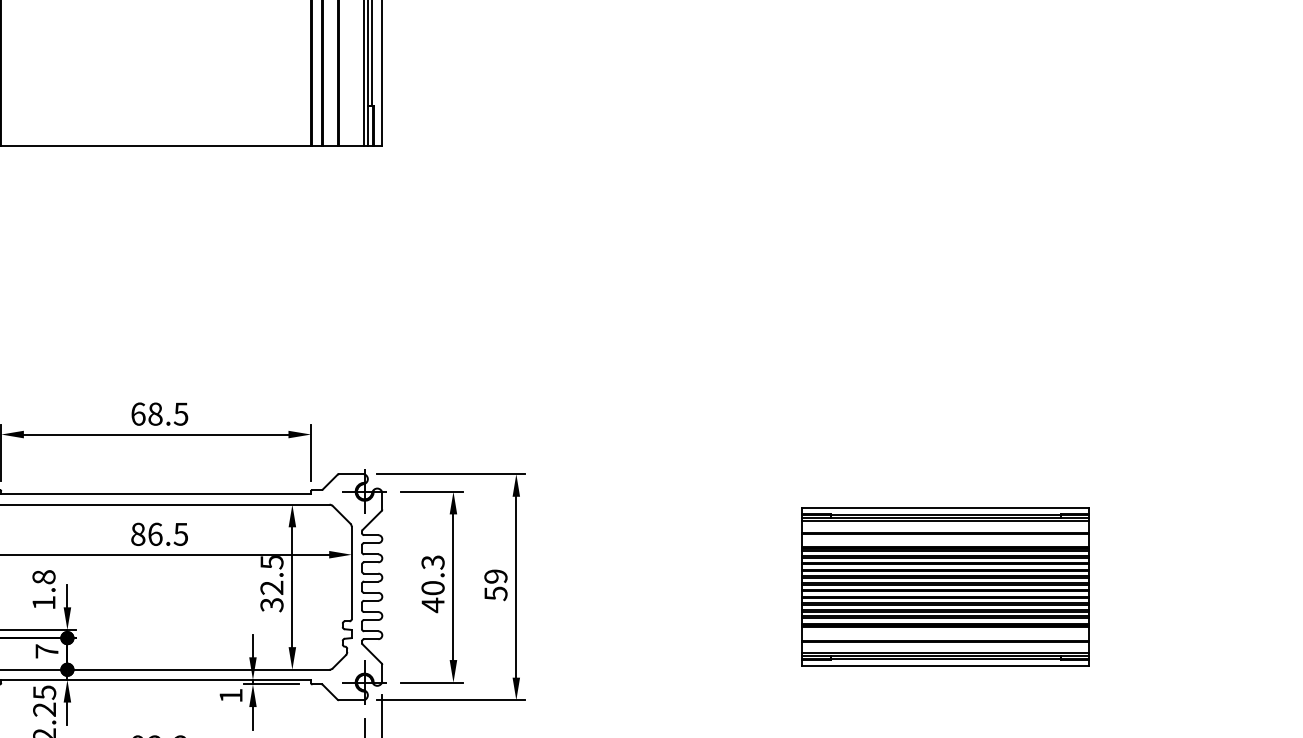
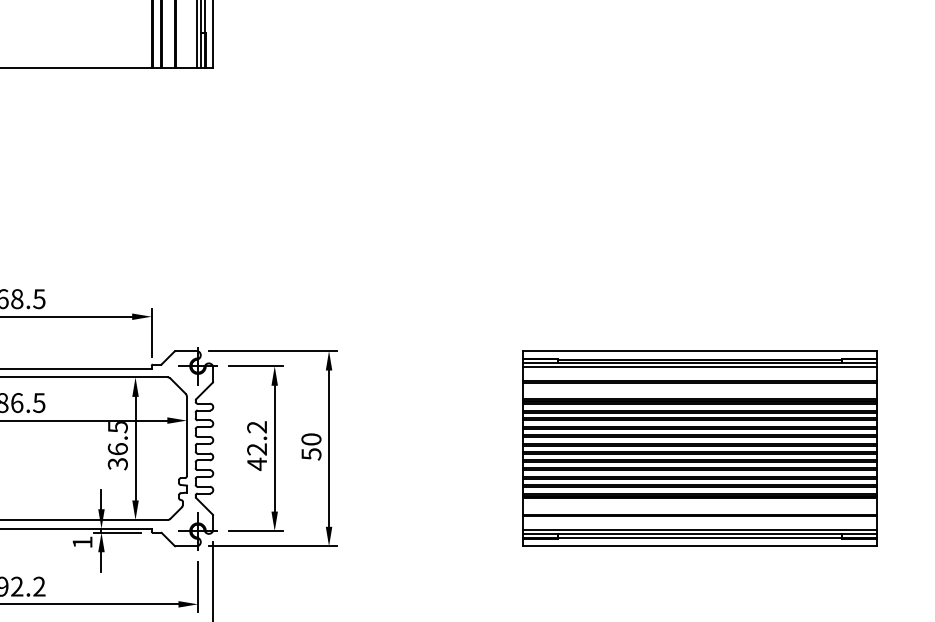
text: (432, 575) -> (256, 438), 40.3 -> 42.2
text: (495, 576) -> (311, 439), 59 -> 50
part: (945, 586) -> (699, 448), size x1.43
text: (271, 587) -> (117, 448), 32.5 -> 36.5

